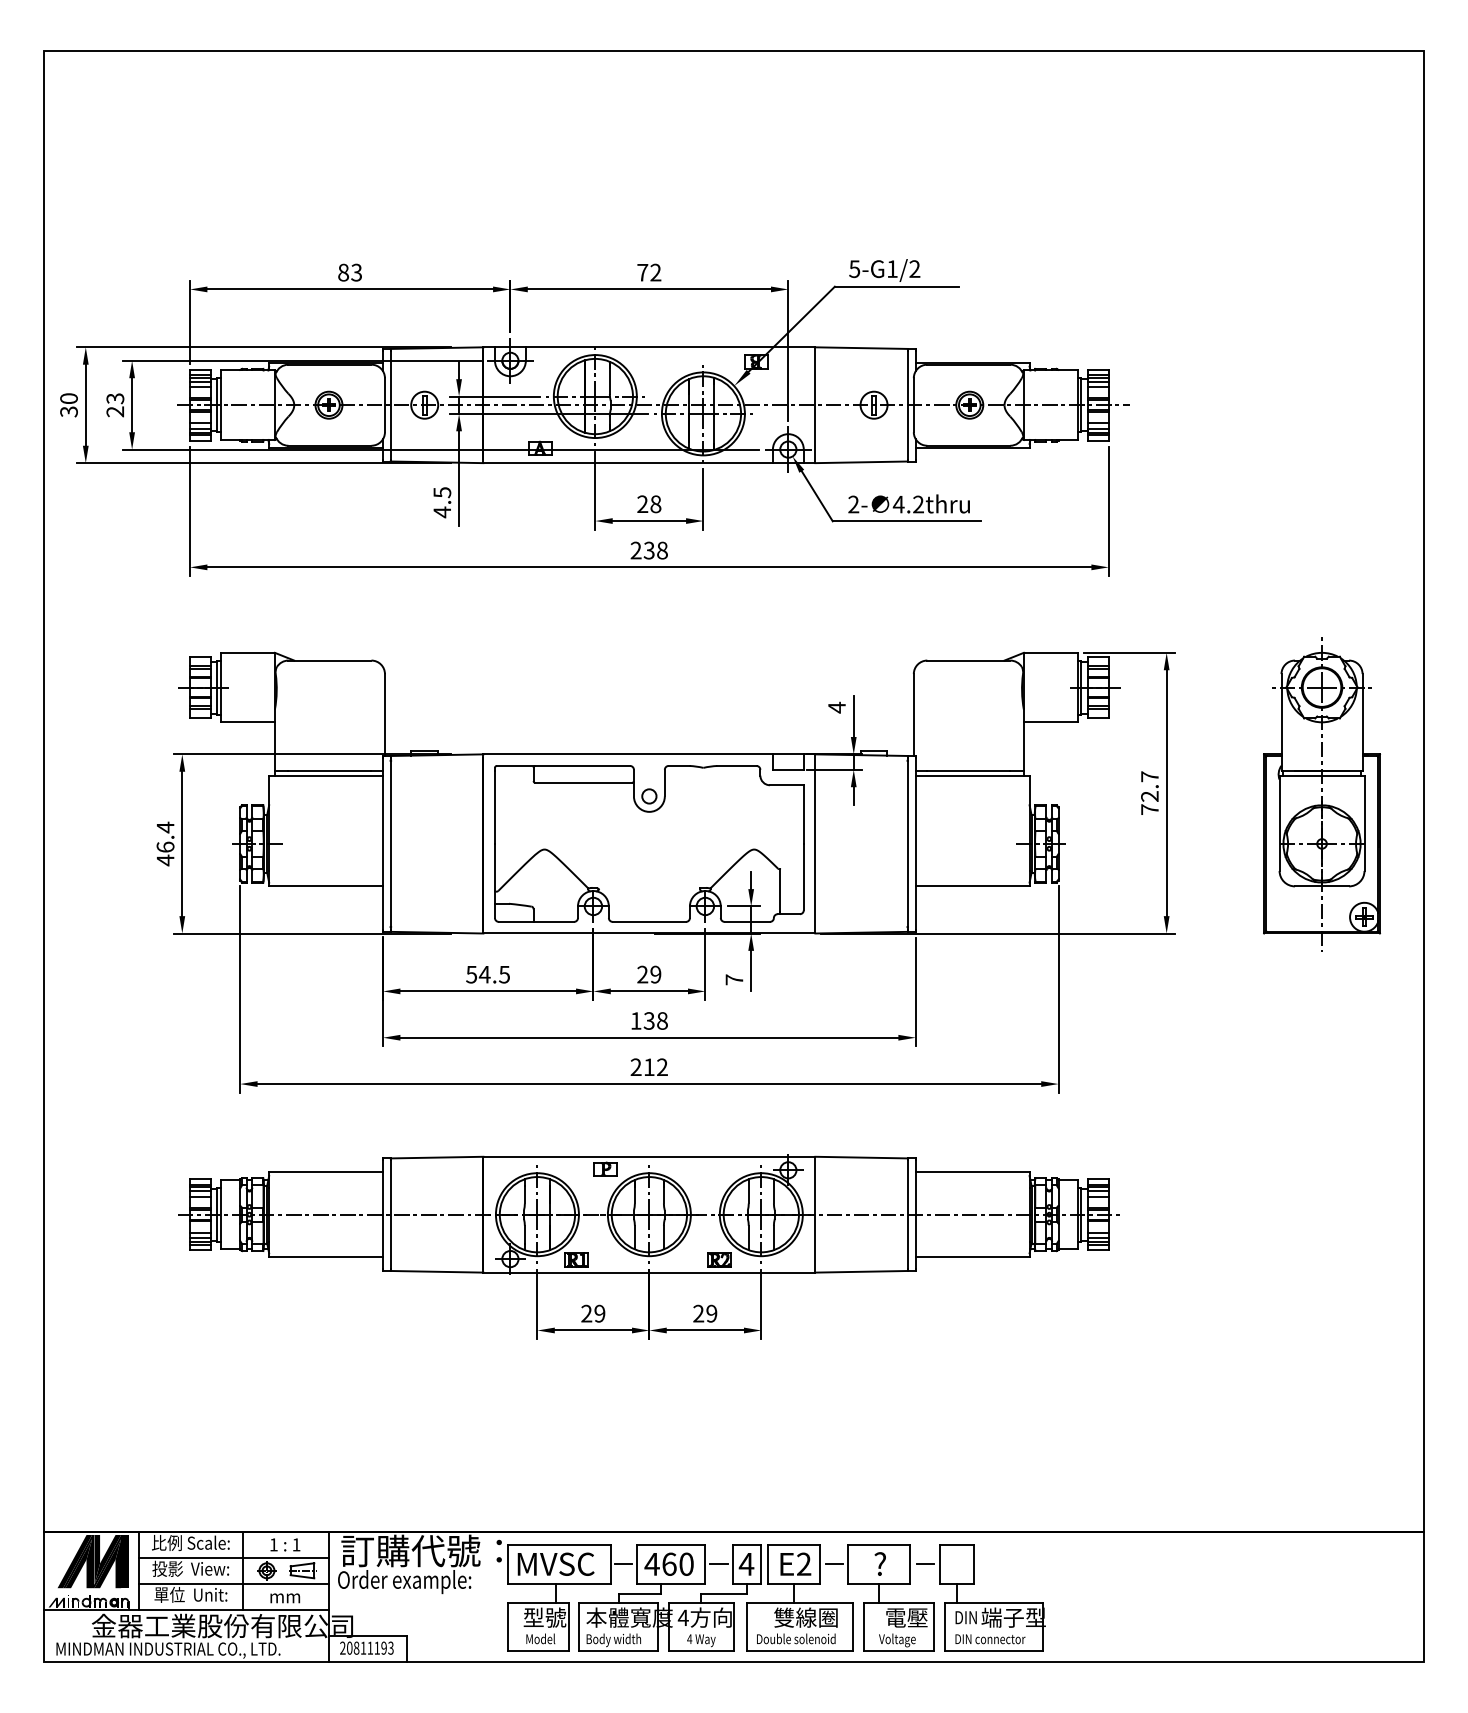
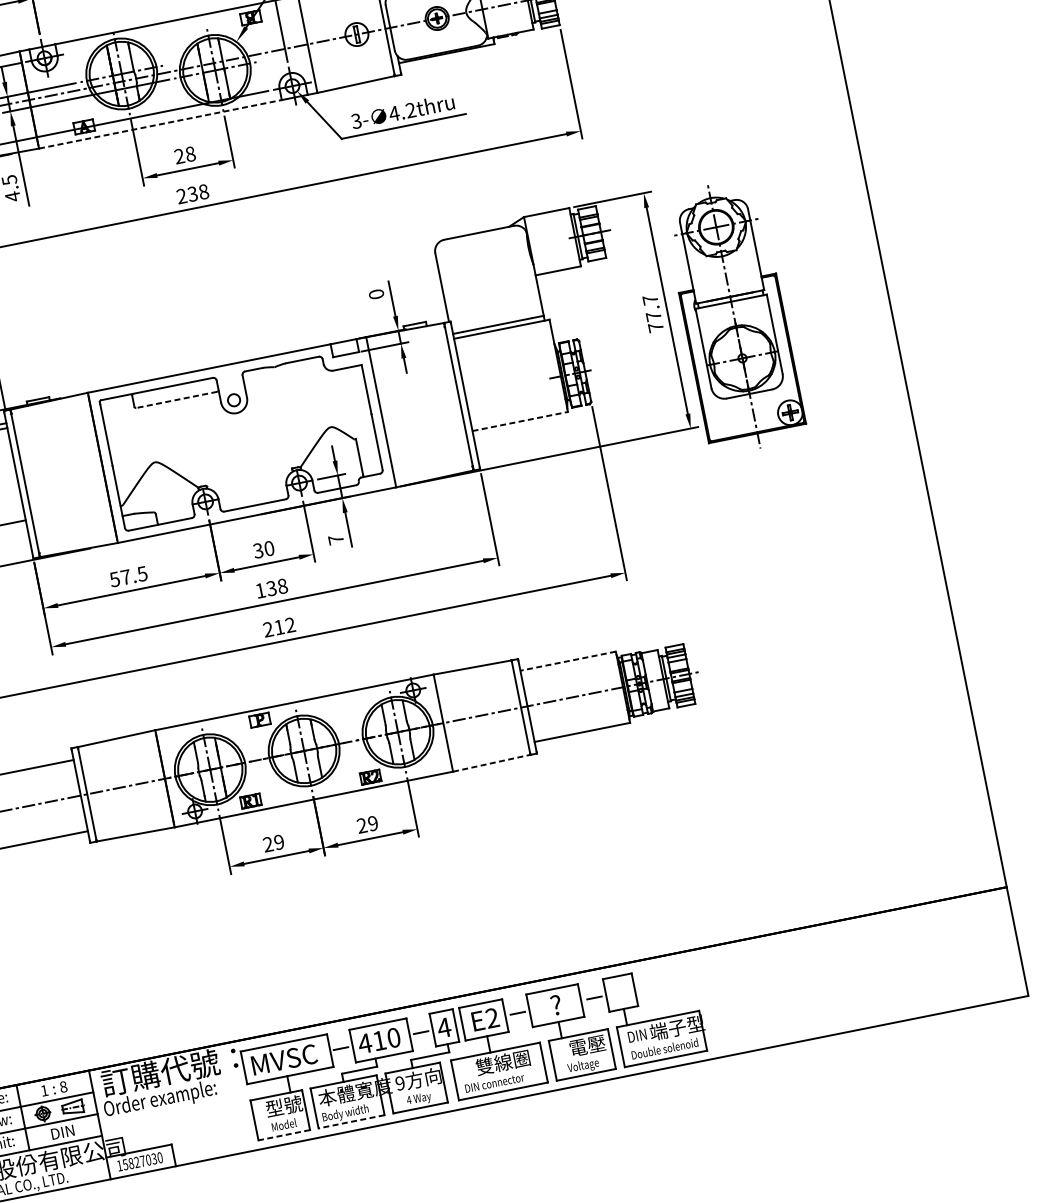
line: (628, 463) -> (160, 124), solid -> dashed
text: (853, 504) -> (356, 121), 2- -> 3-
text: (836, 707) -> (376, 294), 4 -> 0
line: (583, 782) -> (176, 399), solid -> dashed
part: (1321, 794) -> (733, 317), moved
text: (1149, 796) -> (653, 316), 72.7 -> 77.7
line: (972, 886) -> (520, 421), solid -> dashed
text: (484, 974) -> (125, 577), 54.5 -> 57.5
text: (649, 974) -> (264, 549), 29 -> 30
line: (972, 1172) -> (568, 661), solid -> dashed
line: (862, 1271) -> (492, 762), solid -> dashed
text: (296, 1544) -> (63, 1086), 1 -> 8
text: (669, 1563) -> (379, 1040), 460 -> 410
text: (285, 1596) -> (63, 1132), mm -> DIN
text: (682, 1617) -> (399, 1083), 4 -> 9
text: (799, 1638) -> (501, 1081), Double solenoid -> DIN connector
text: (998, 1638) -> (667, 1047), DIN connector -> Double solenoid
text: (366, 1647) -> (139, 1161), 20811193 -> 15827030
line: (538, 1650) -> (284, 1134), solid -> dashed
line: (618, 1650) -> (351, 1121), solid -> dashed

